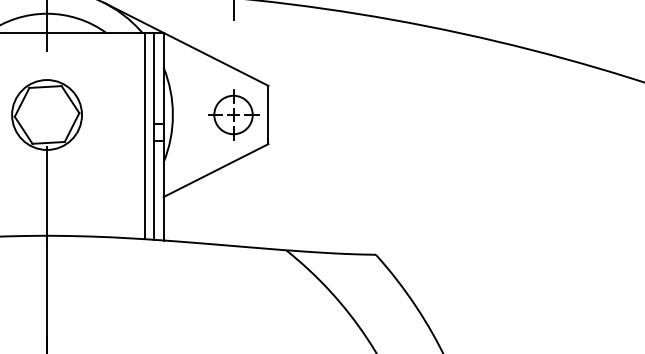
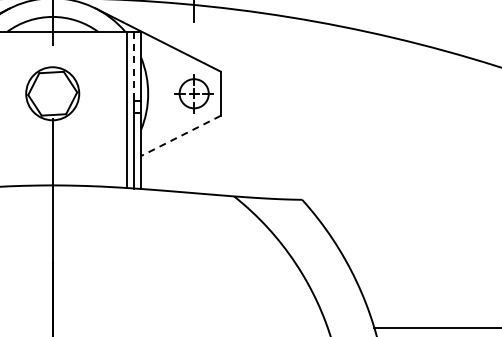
line: (154, 79) -> (134, 66), solid -> dashed
line: (215, 170) -> (180, 135), solid -> dashed

